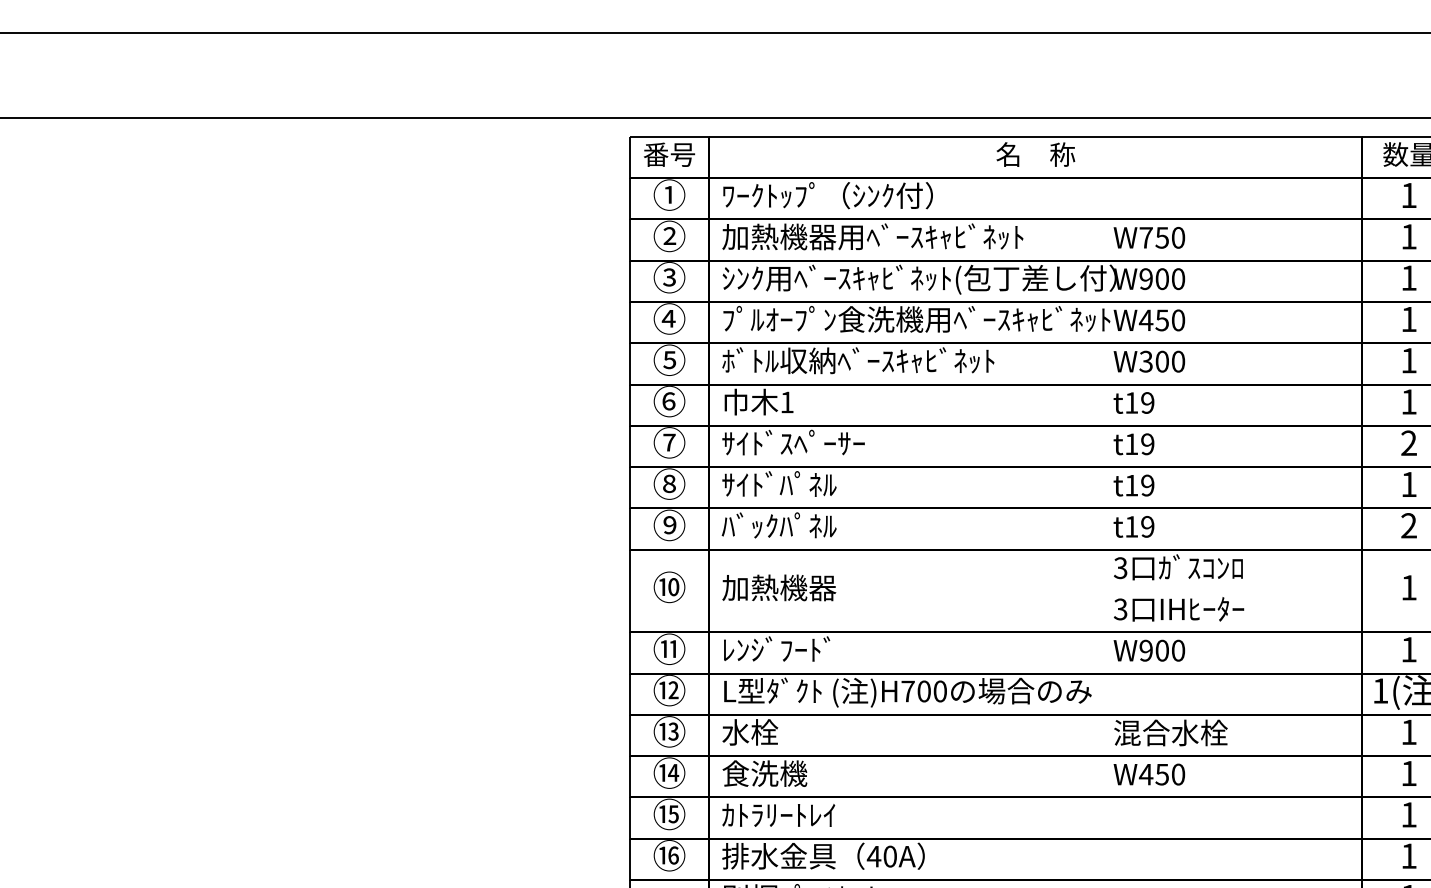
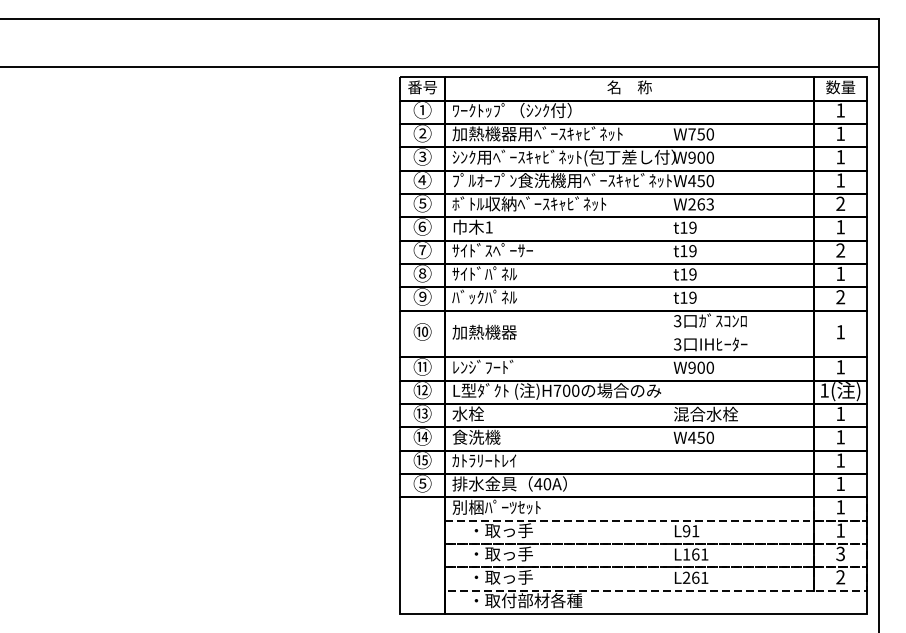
text: (1408, 360) -> (840, 203), 1 -> 2
text: (1161, 361) -> (700, 204), W300 -> W263
text: (669, 855) -> (422, 483), ⑯ -> ⑤

